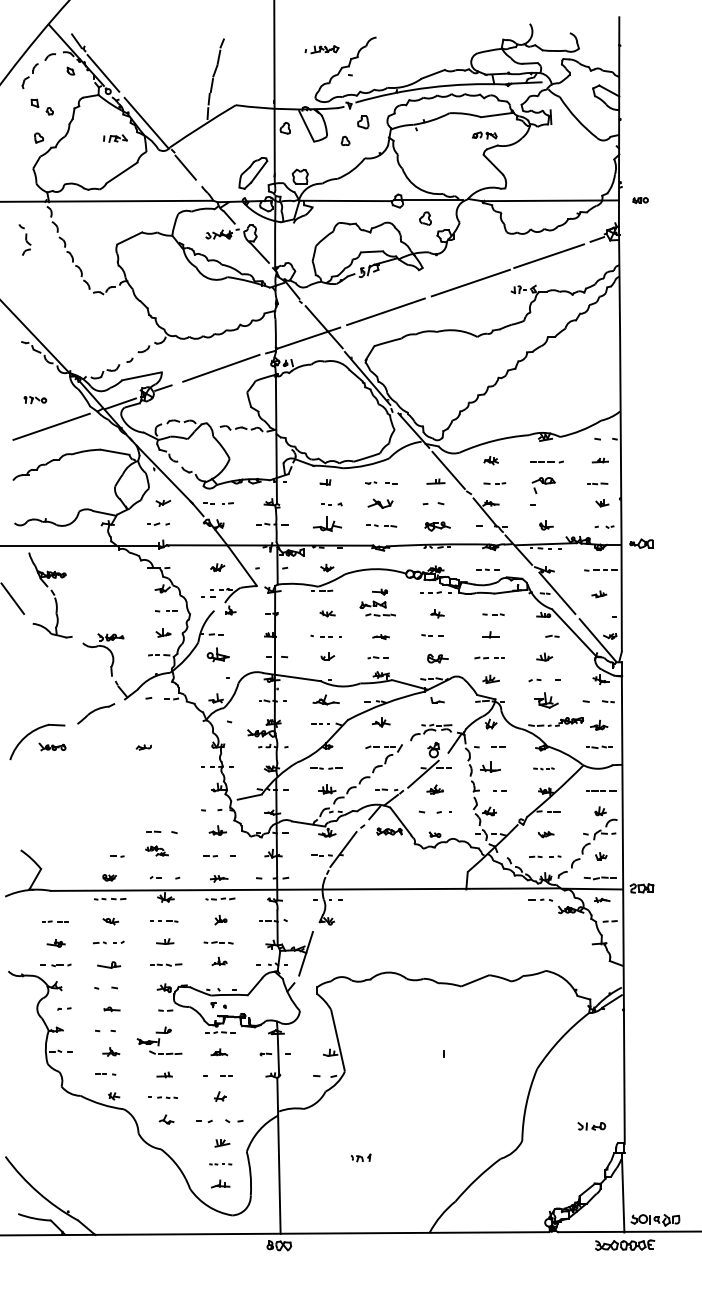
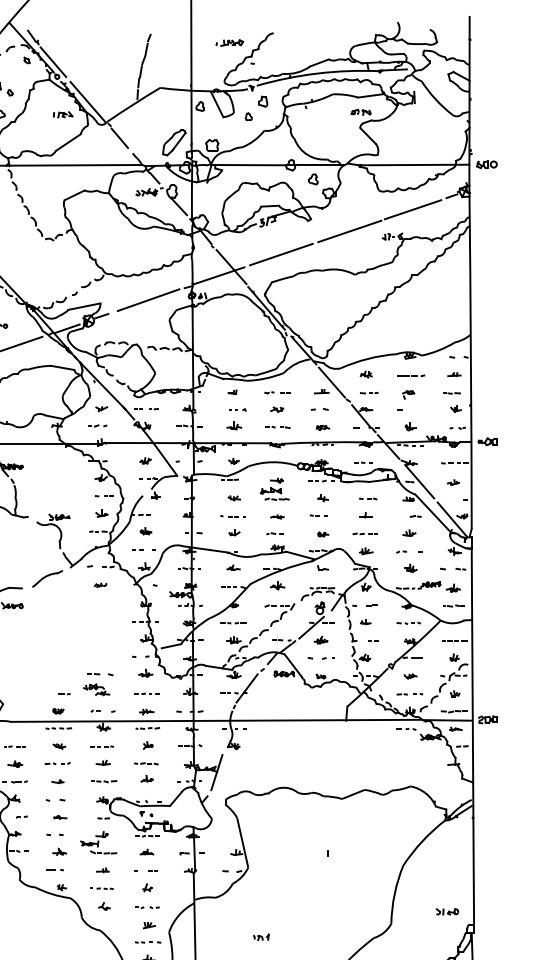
part: (640, 200) -> (486, 164), size x1.67
part: (543, 485) -> (408, 394), size x0.62
part: (380, 503) -> (276, 409), size x0.62
part: (327, 524) -> (234, 426), size x0.62
part: (437, 526) -> (322, 427), size x0.62
line: (210, 596) -> (139, 549), moved
part: (217, 654) -> (145, 531), size x0.62
part: (437, 658) -> (322, 534), size x0.62
part: (326, 699) -> (233, 567), size x0.62
part: (546, 700) -> (410, 568), size x0.62
part: (143, 747) -> (100, 585), moved
part: (490, 766) -> (365, 621), size x0.62
part: (543, 768) -> (408, 623), size x1.43
part: (156, 850) -> (96, 689), size x1.43
part: (108, 964) -> (57, 781), size x0.62
part: (219, 1120) -> (147, 907), size x0.62
part: (220, 1164) -> (147, 942), size x1.43

